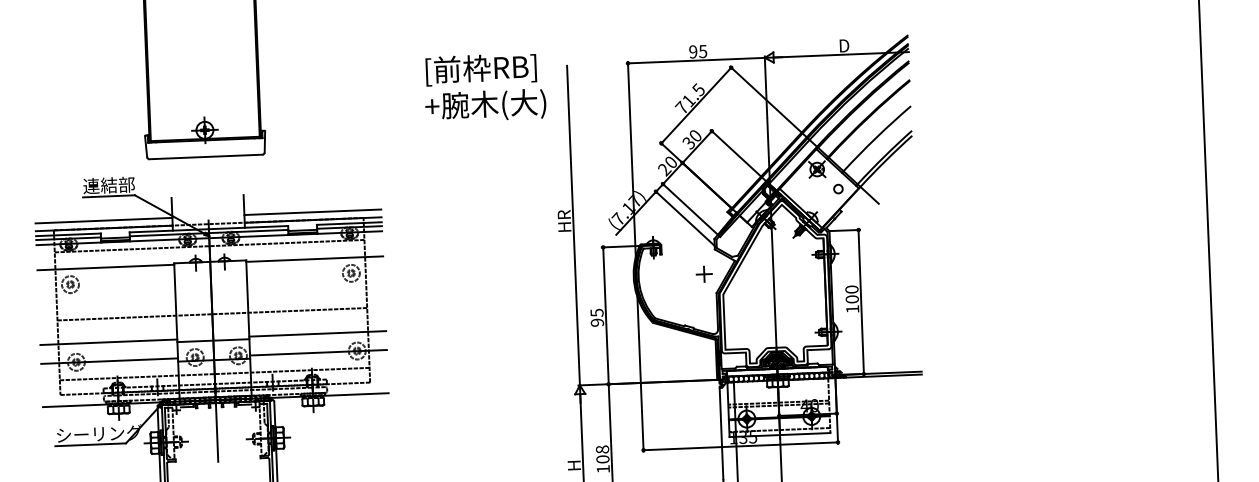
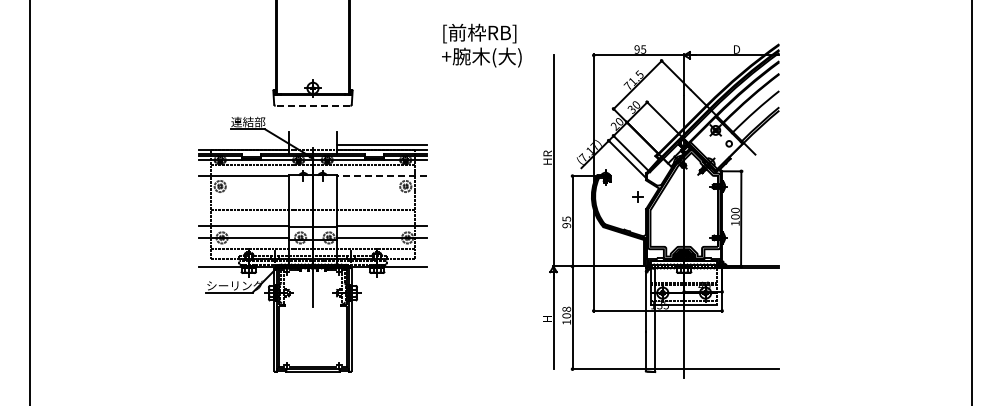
text: (484, 87) -> (481, 45), moved
line: (205, 156) -> (312, 105), solid -> dashed
line: (103, 221) -> (243, 145), removed
line: (314, 259) -> (381, 176), solid -> dashed

